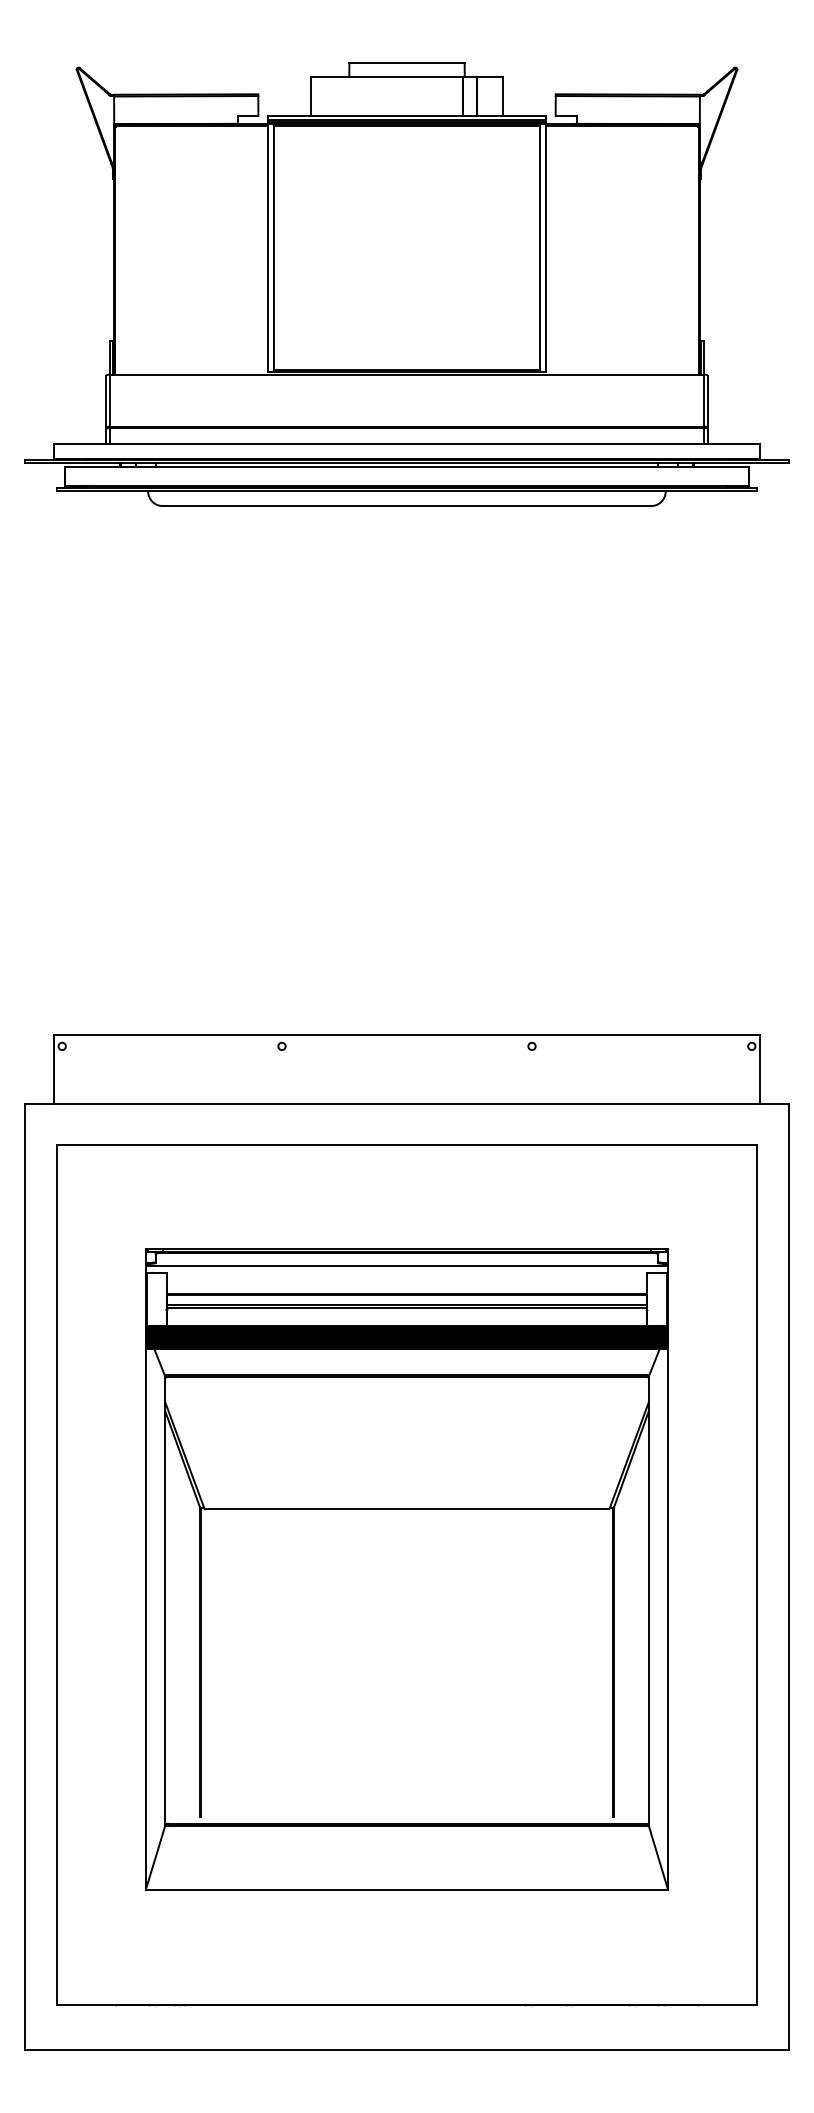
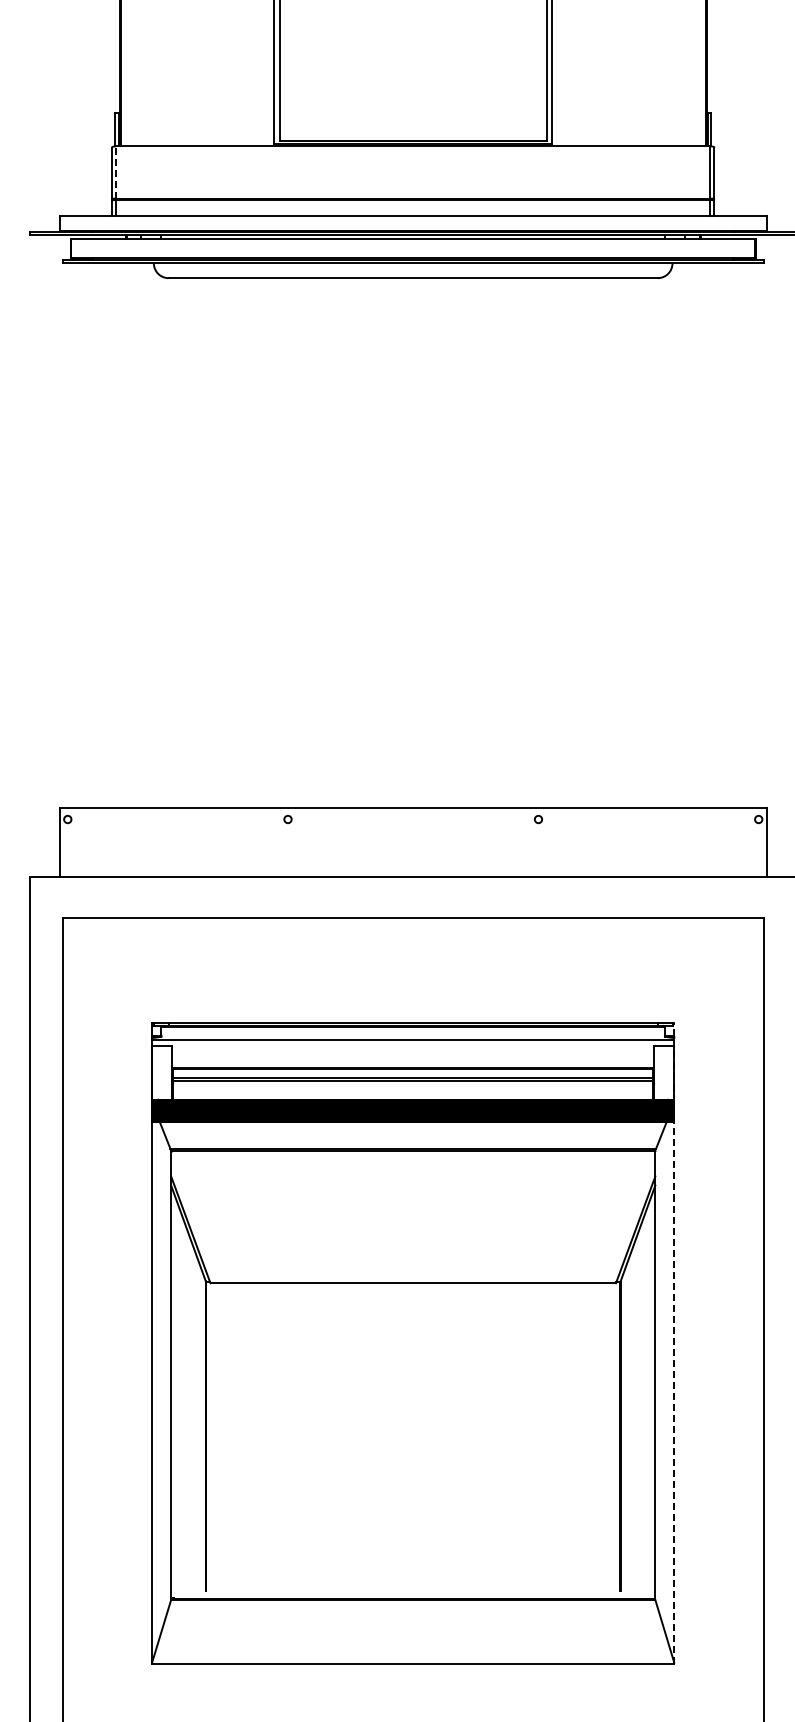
line: (110, 400) -> (116, 172), solid -> dashed
line: (667, 1568) -> (674, 1342), solid -> dashed

